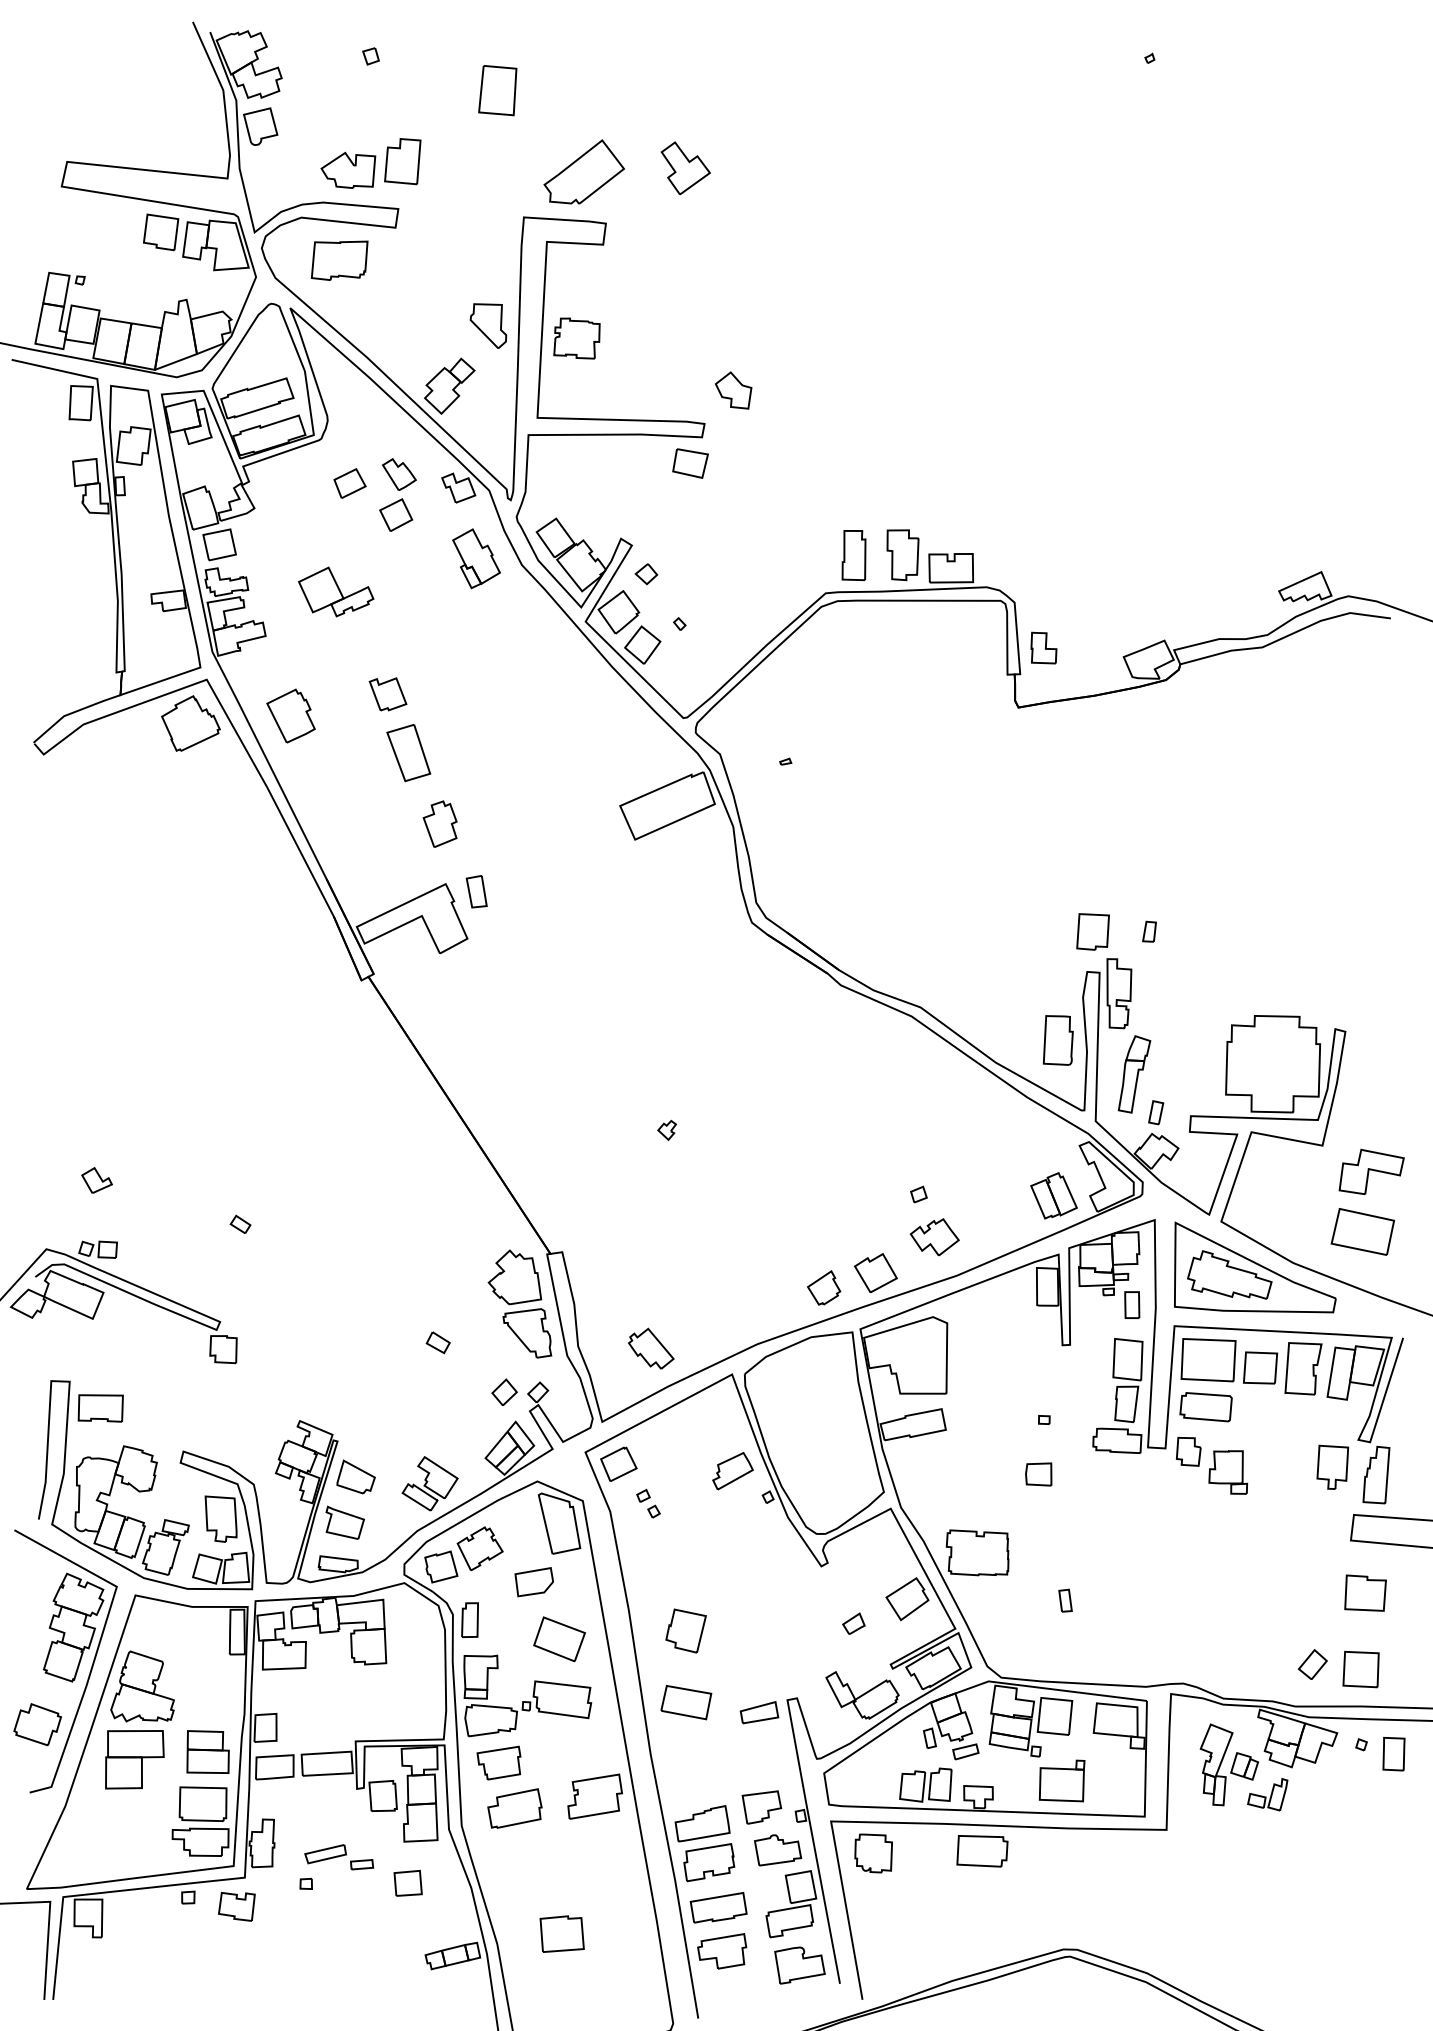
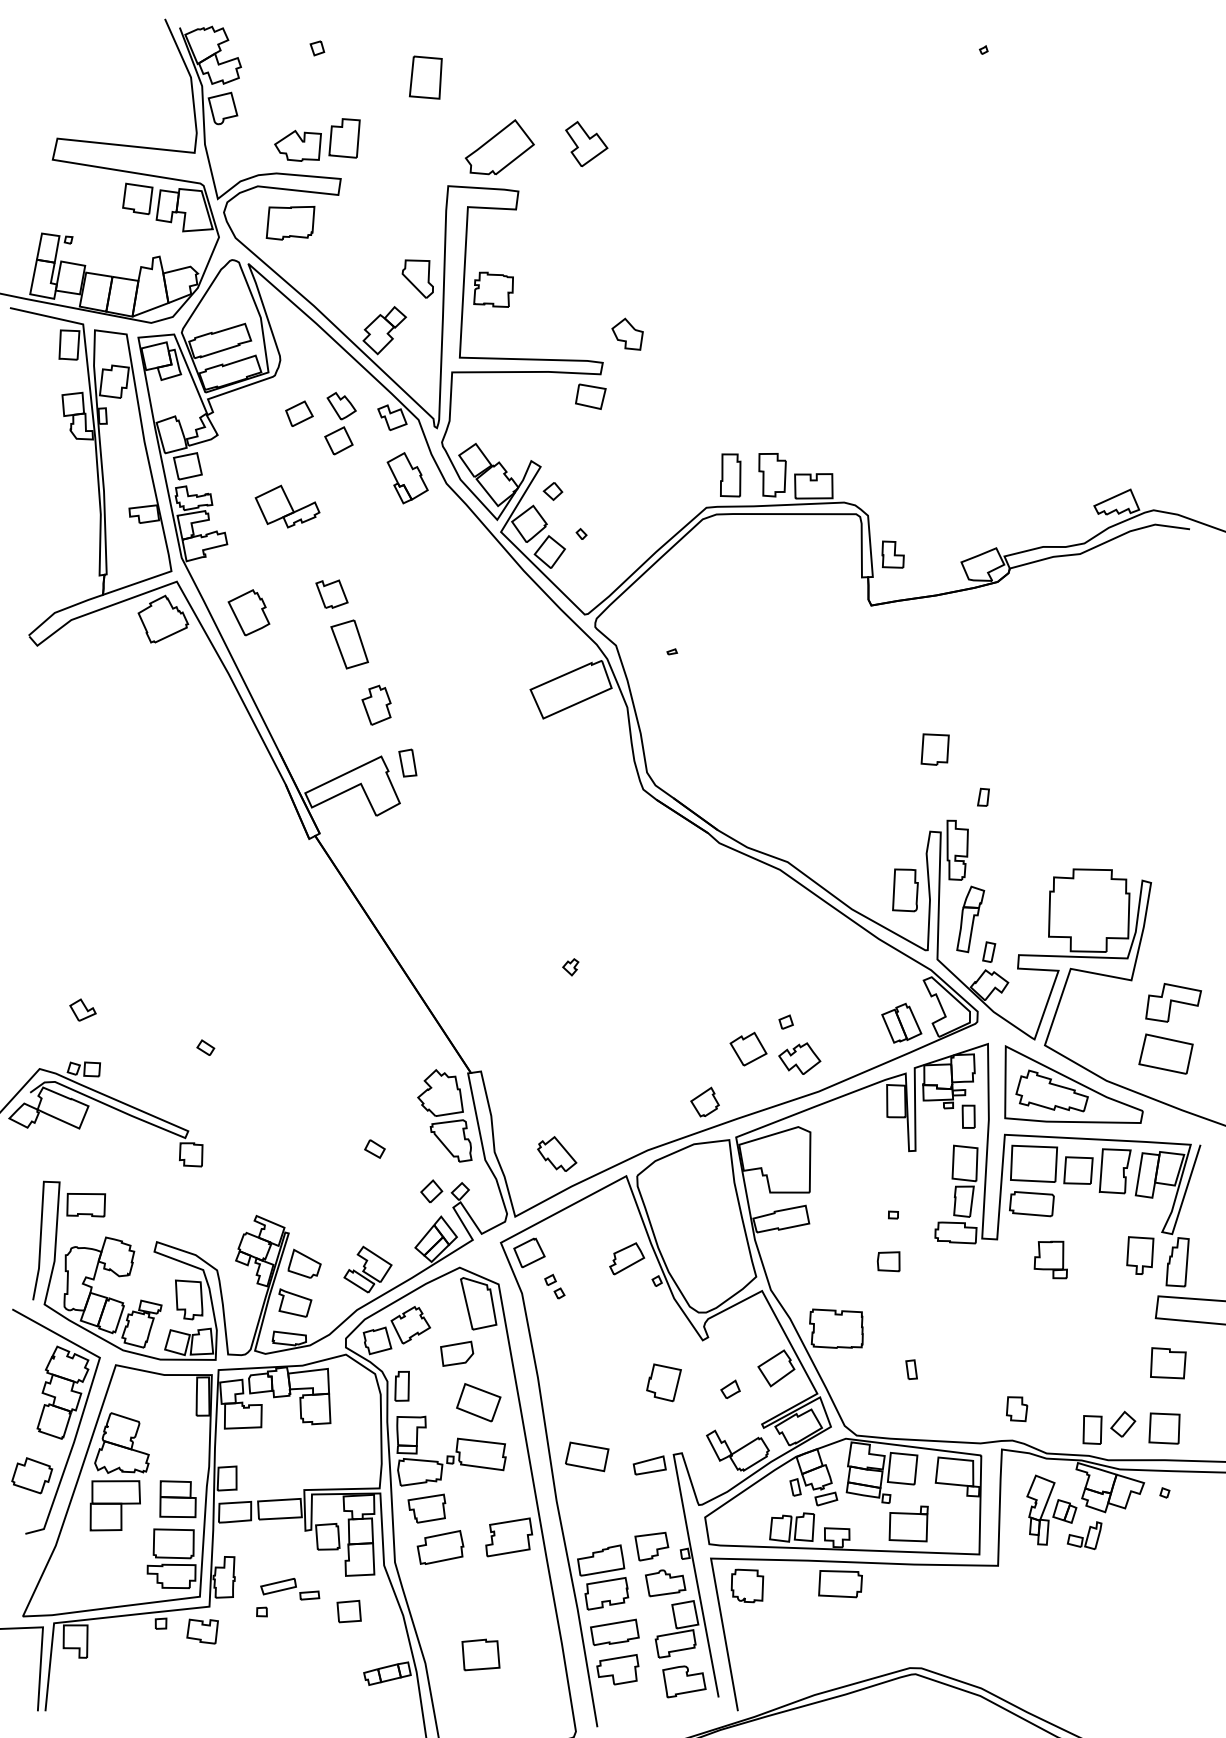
part: (1092, 931) -> (934, 749), moved
part: (875, 1272) -> (748, 1048), moved
part: (1188, 1451) -> (1016, 1408), moved
part: (685, 1630) -> (663, 1382), moved
part: (1393, 1753) -> (1092, 1429), moved

